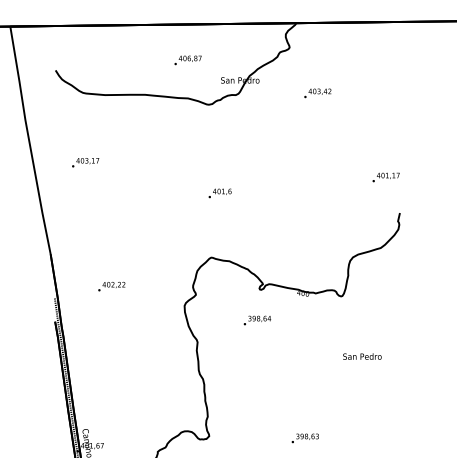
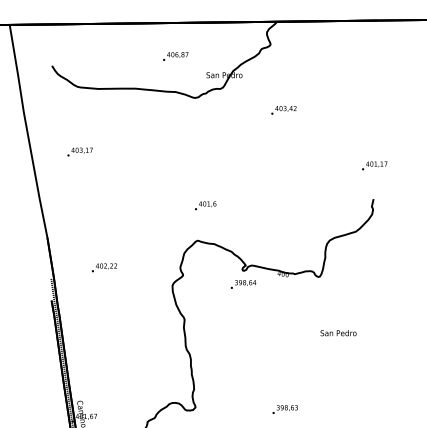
text: (317, 93) -> (283, 110), moved
text: (385, 177) -> (374, 165), moved
text: (219, 193) -> (205, 205), moved
text: (257, 320) -> (243, 284), moved

